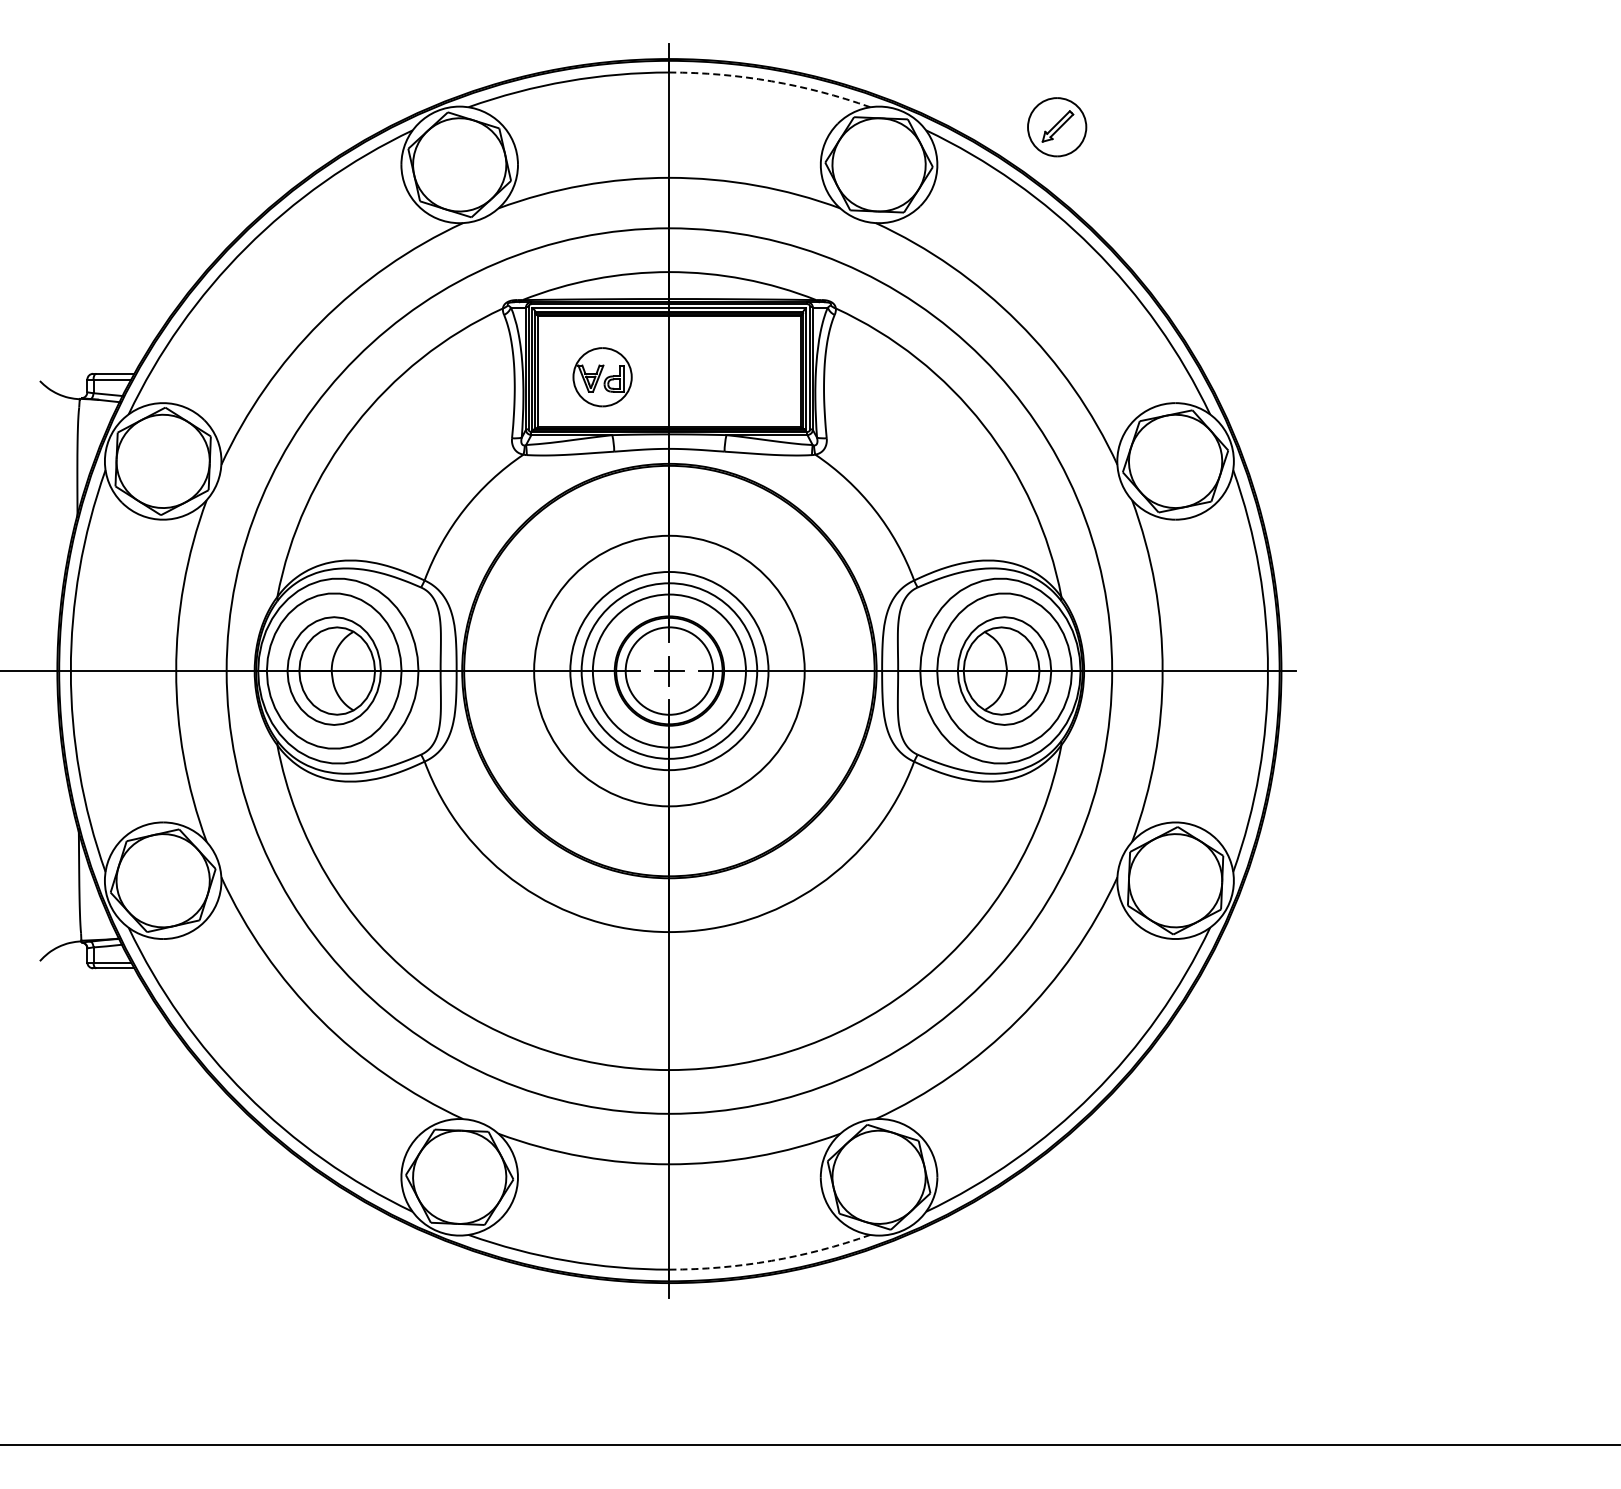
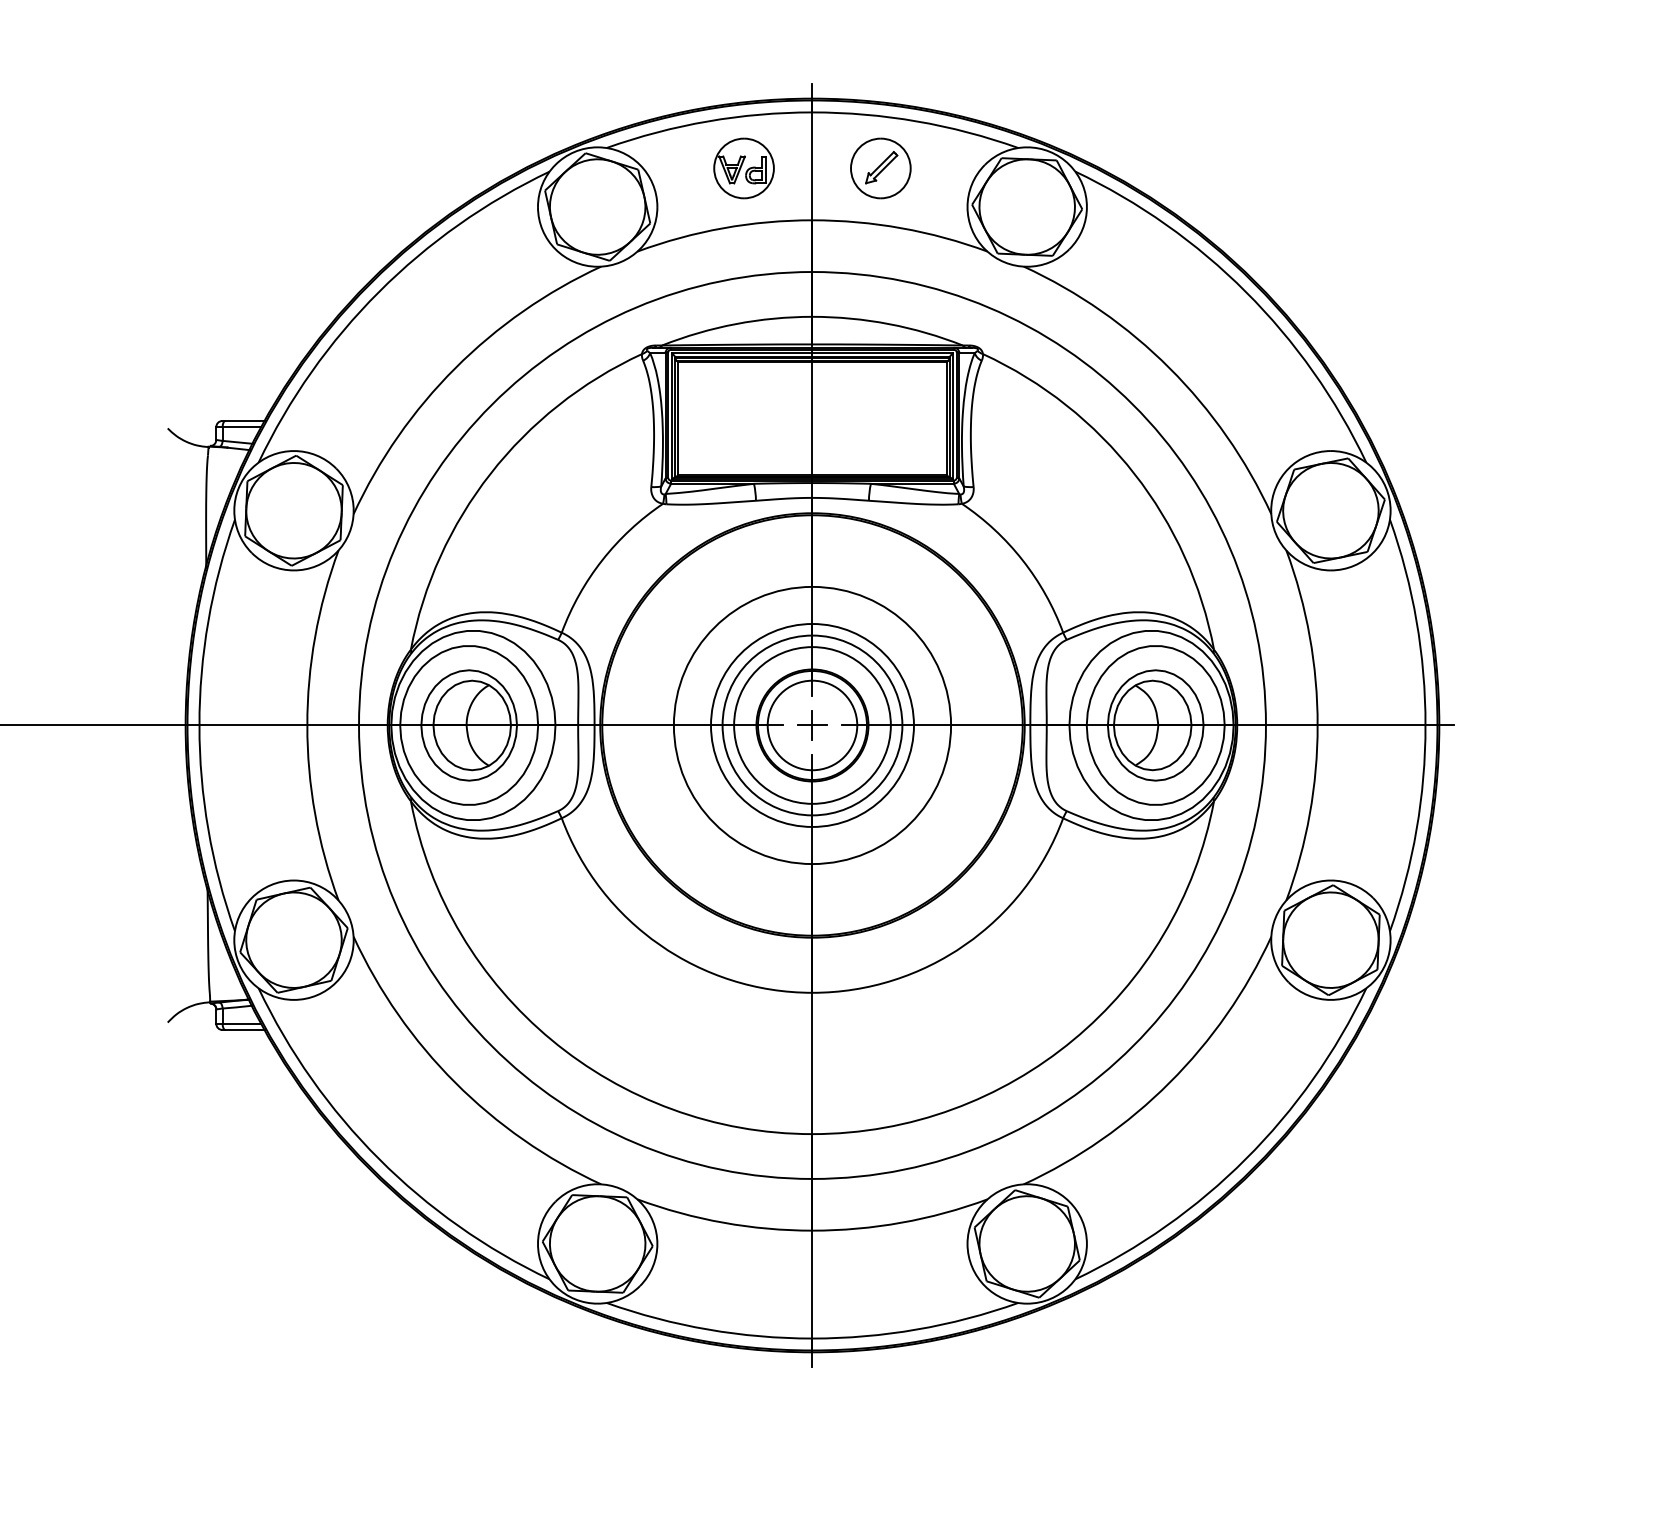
arc: (771, 81) -> (917, 121), dashed -> solid
part: (1057, 127) -> (881, 168), moved
part: (602, 377) -> (743, 168), moved
arc: (771, 1260) -> (917, 1329), dashed -> solid

